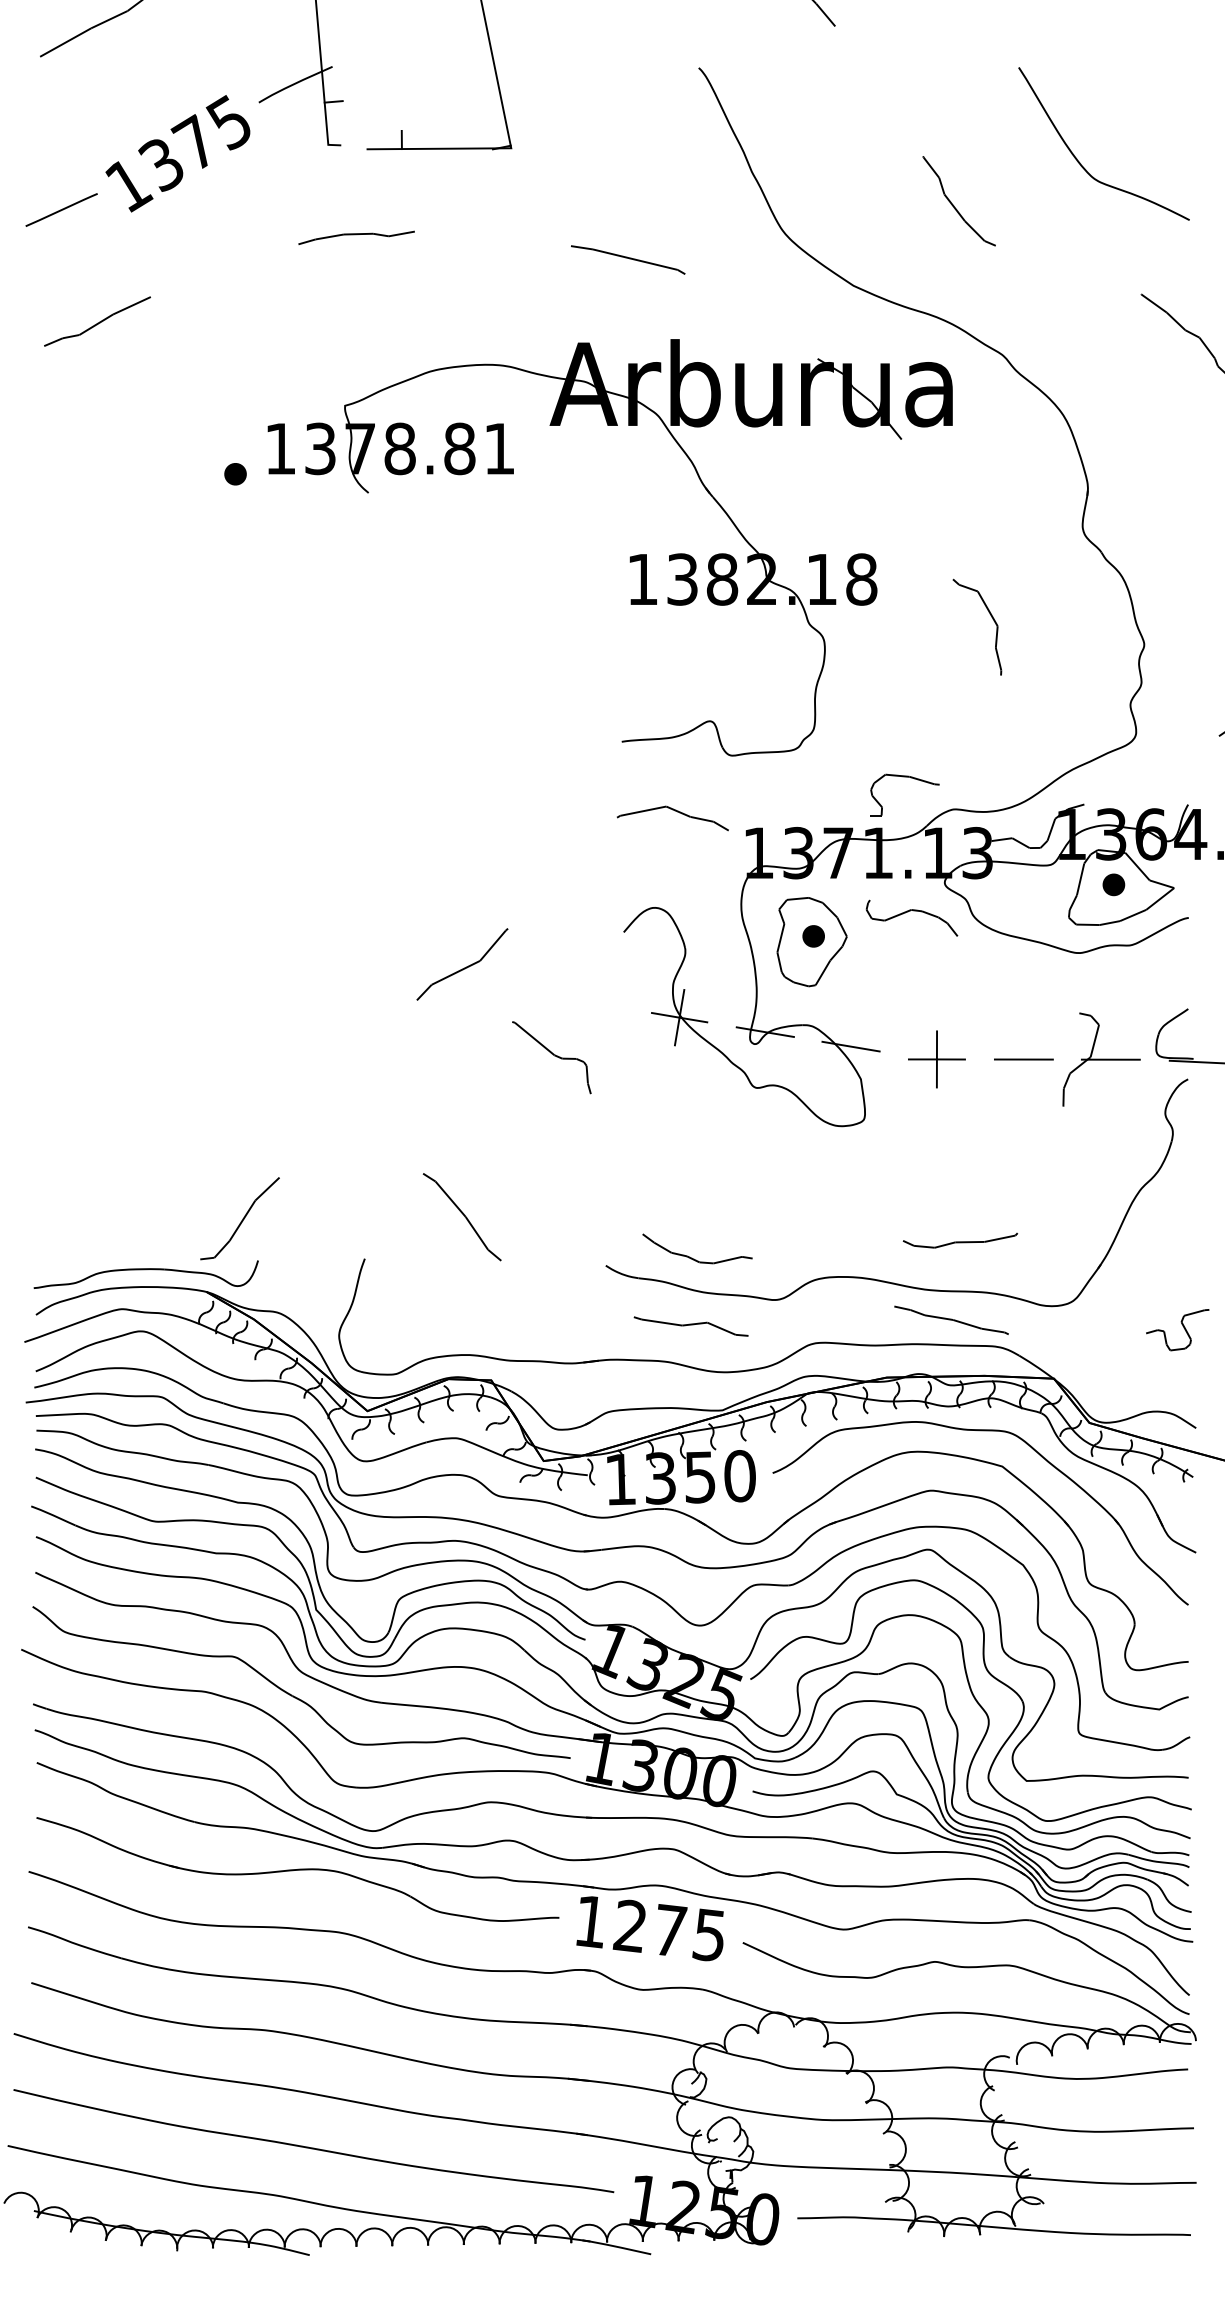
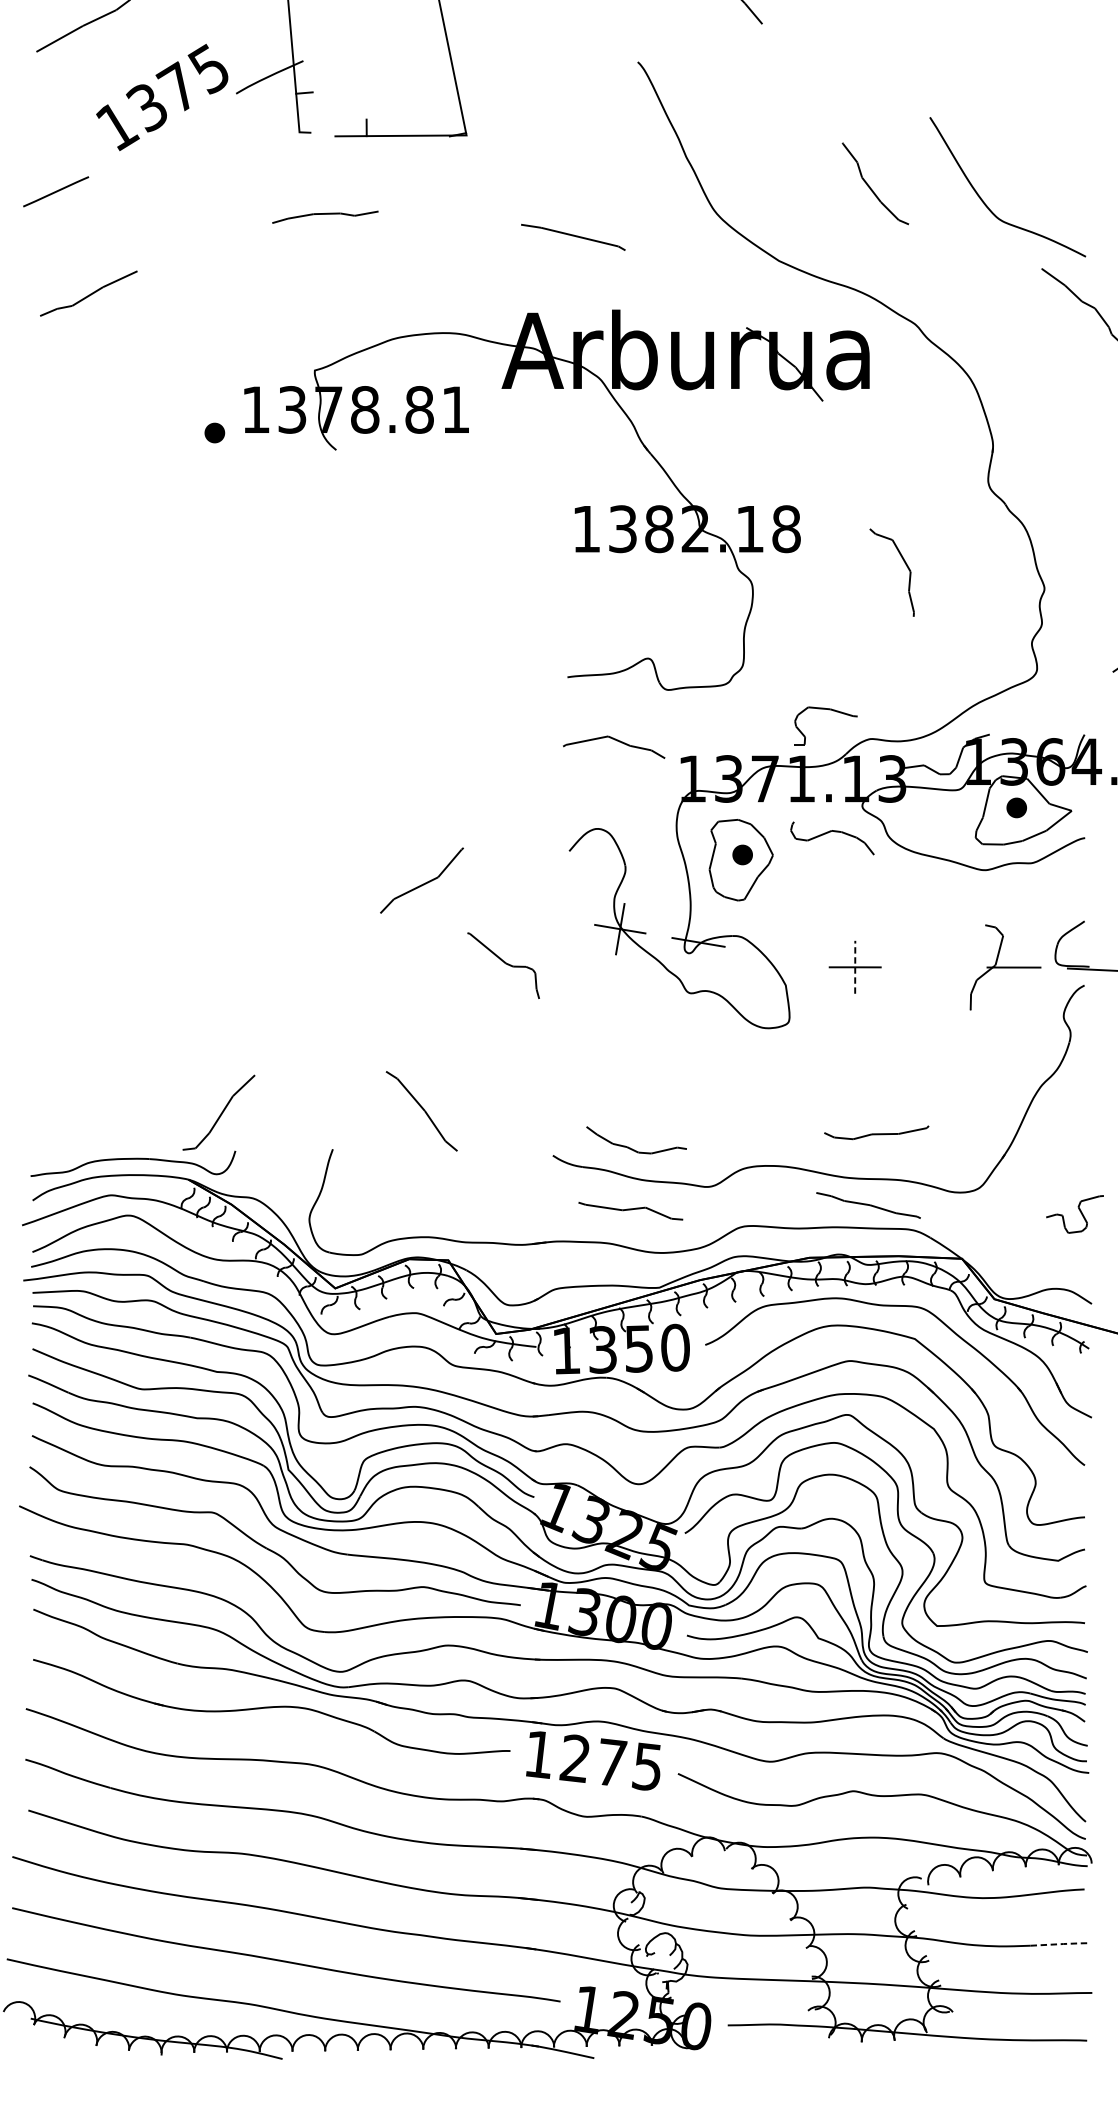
text: (177, 153) -> (161, 97), moved
curve: (1080, 162) -> (986, 204), moved
line: (850, 1046) -> (776, 955), removed
line: (936, 1059) -> (854, 967), solid -> dashed
line: (1023, 1059) -> (934, 967), removed
line: (1163, 2129) -> (1062, 1944), solid -> dashed

